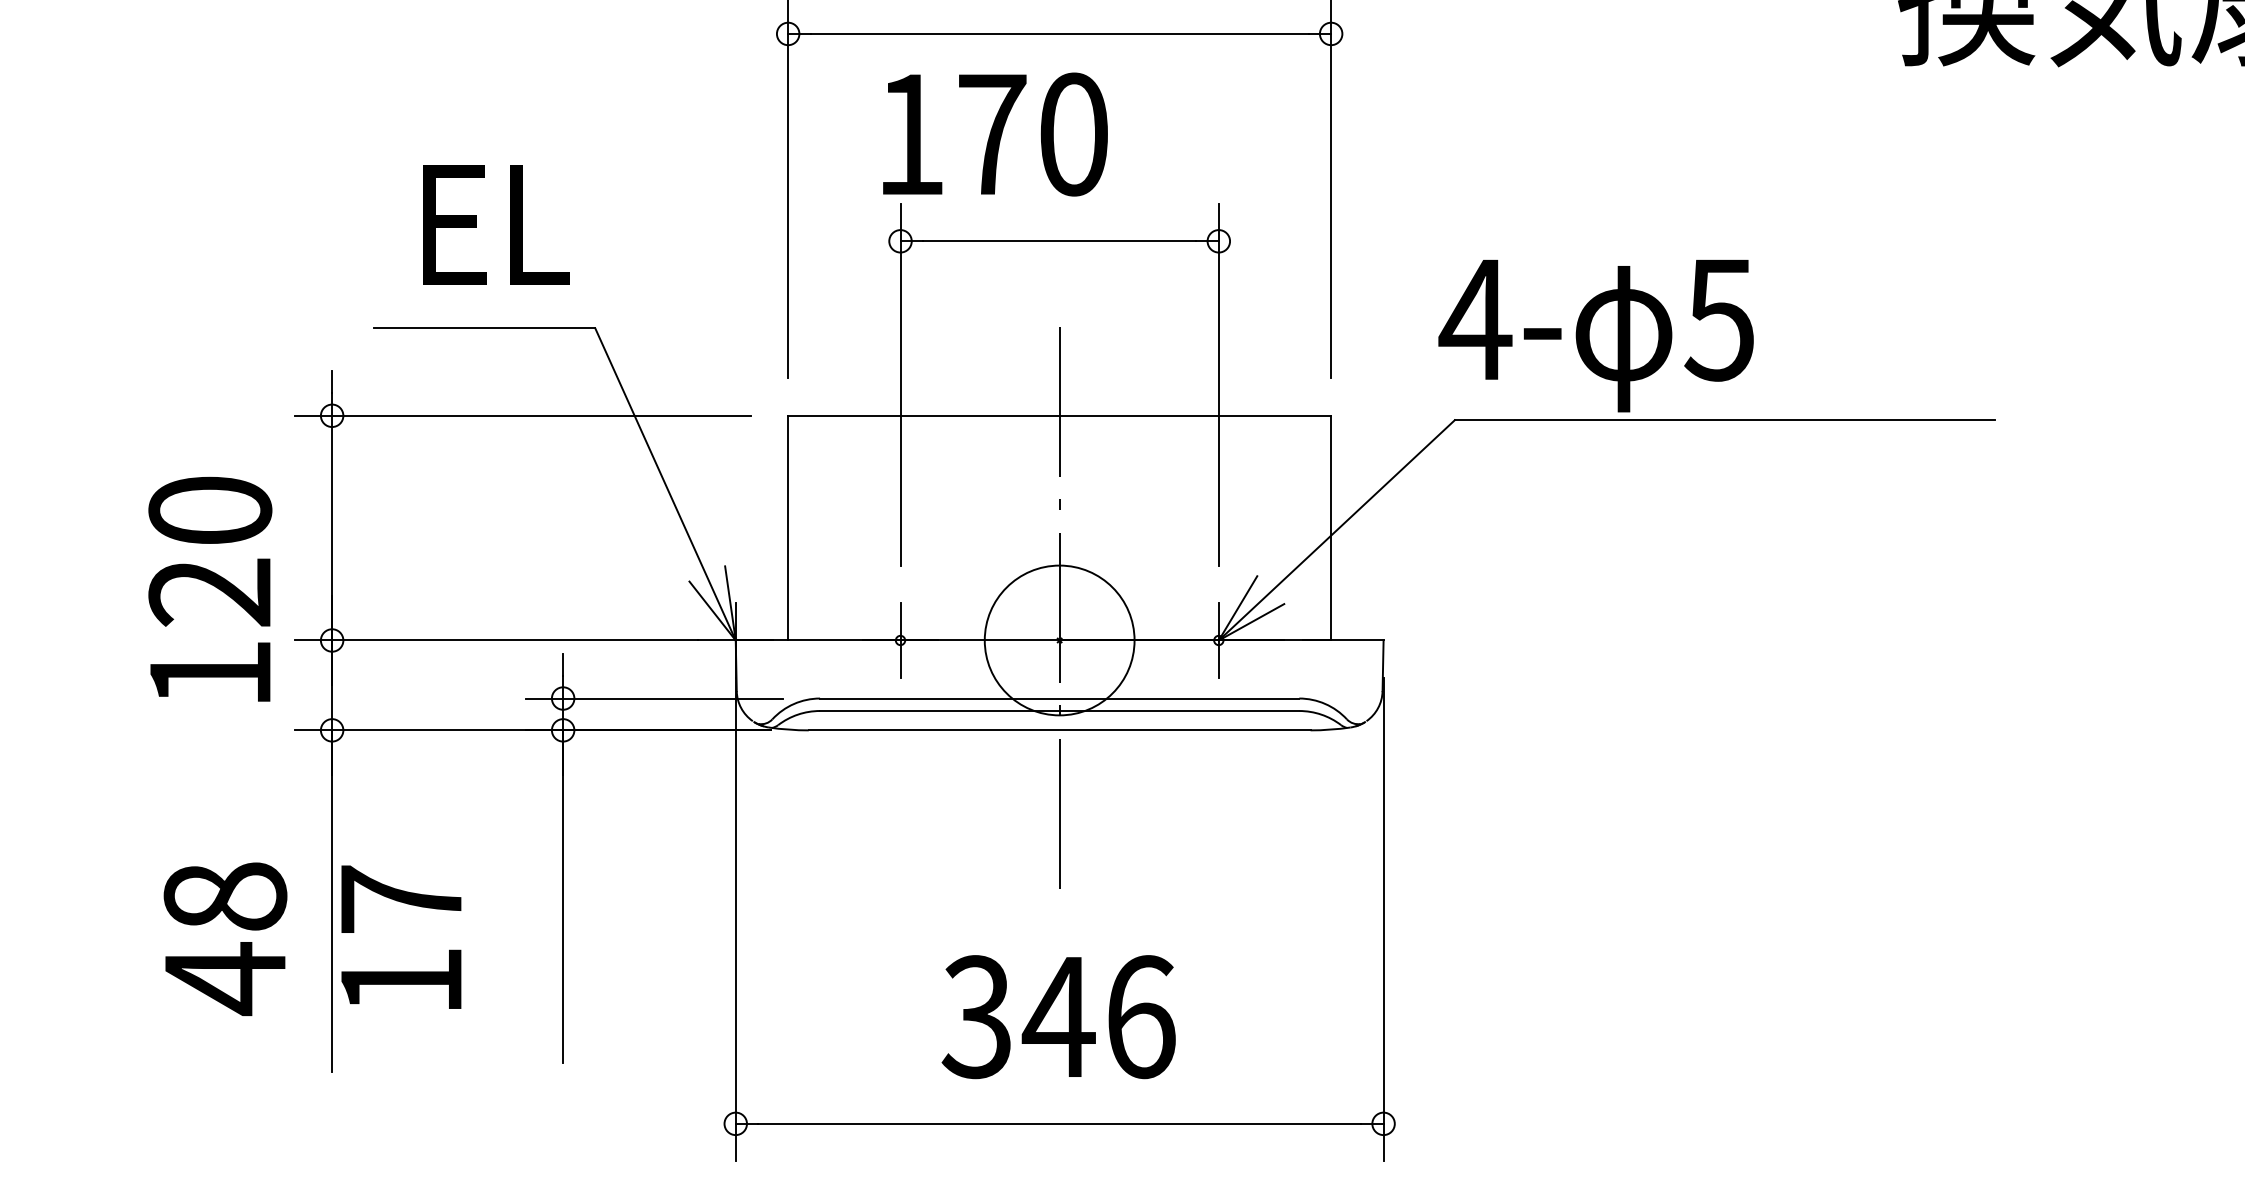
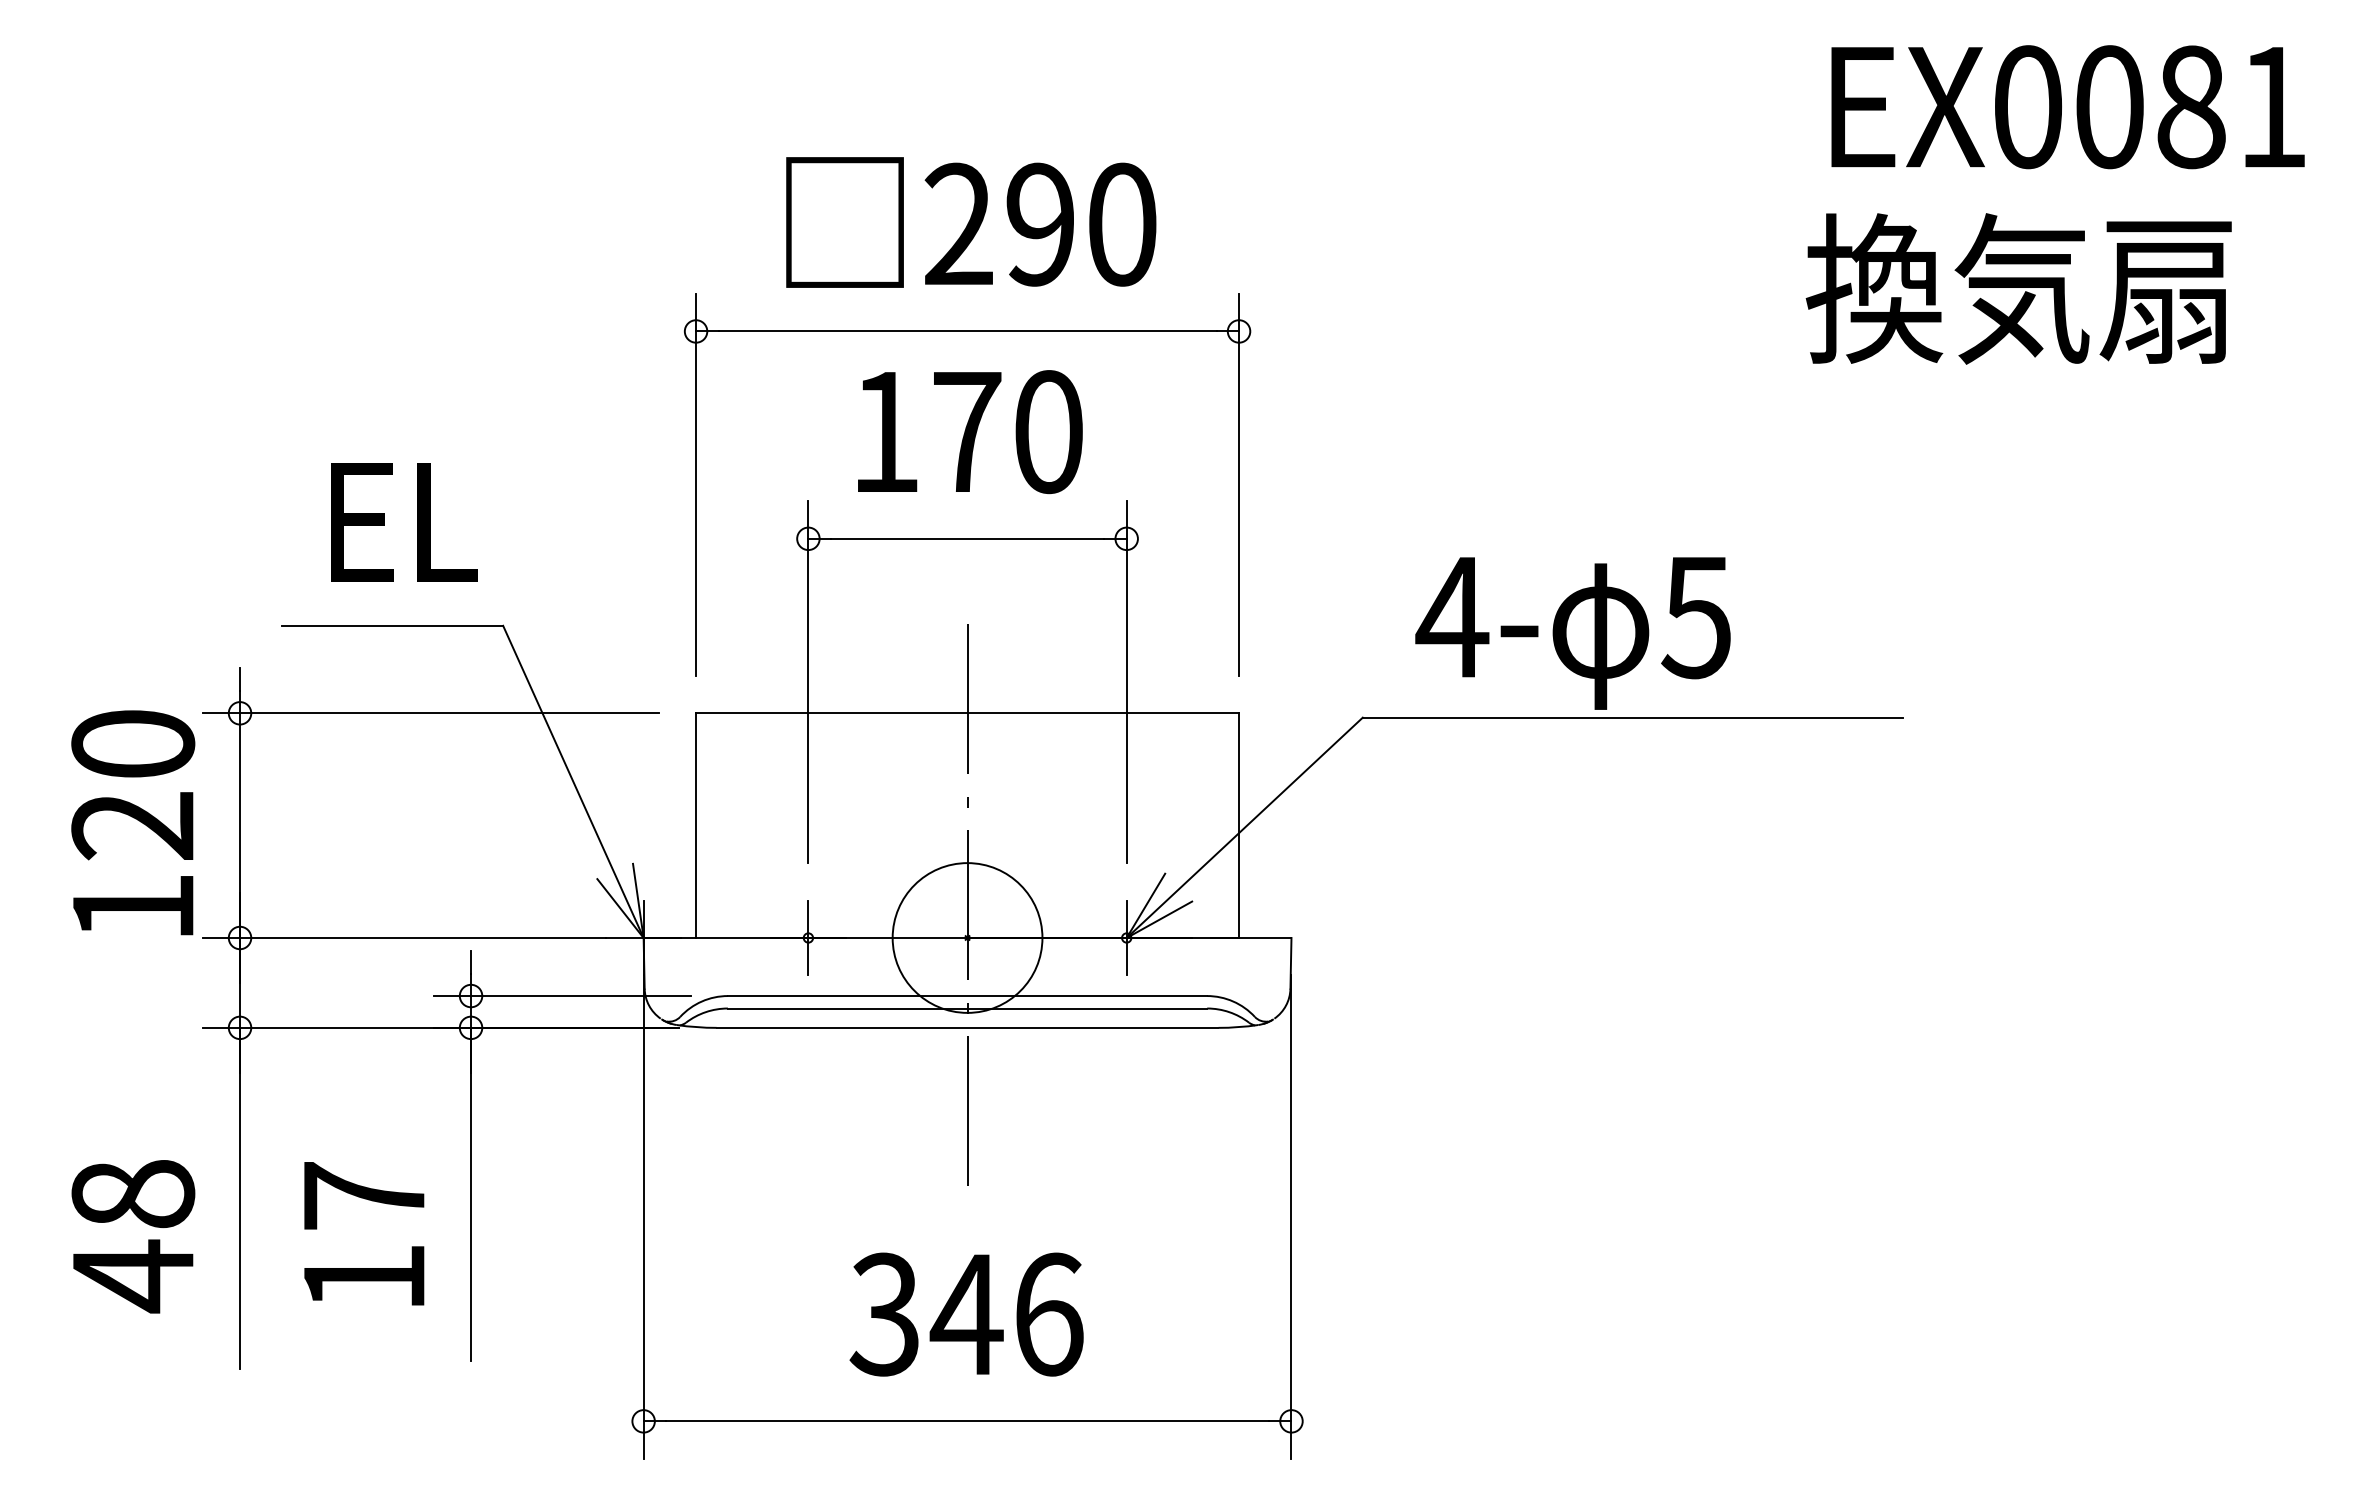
text: (995, 134) -> (970, 432), moved
text: (1595, 335) -> (1572, 633), moved
text: (210, 588) -> (133, 822), moved
text: (401, 936) -> (364, 1233), moved

